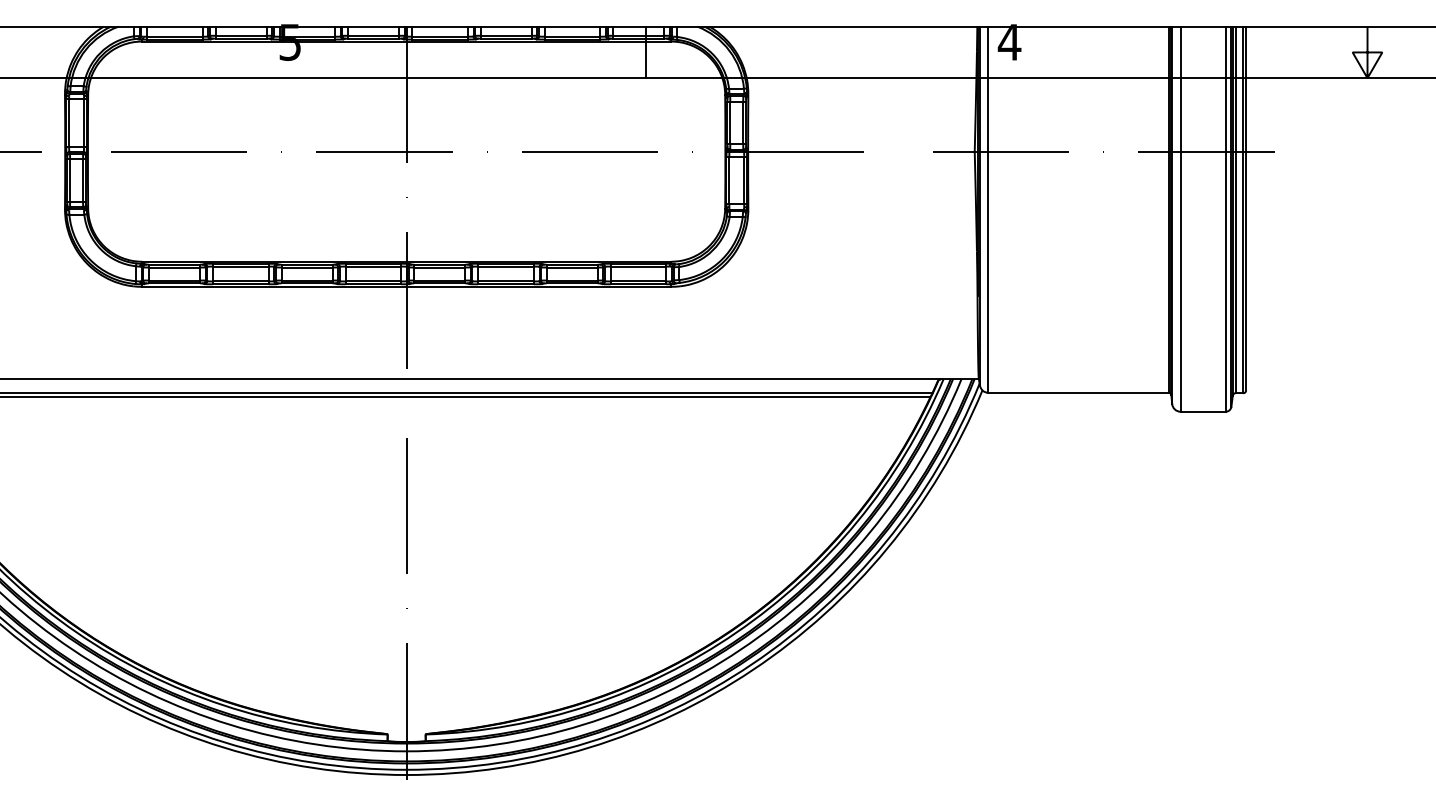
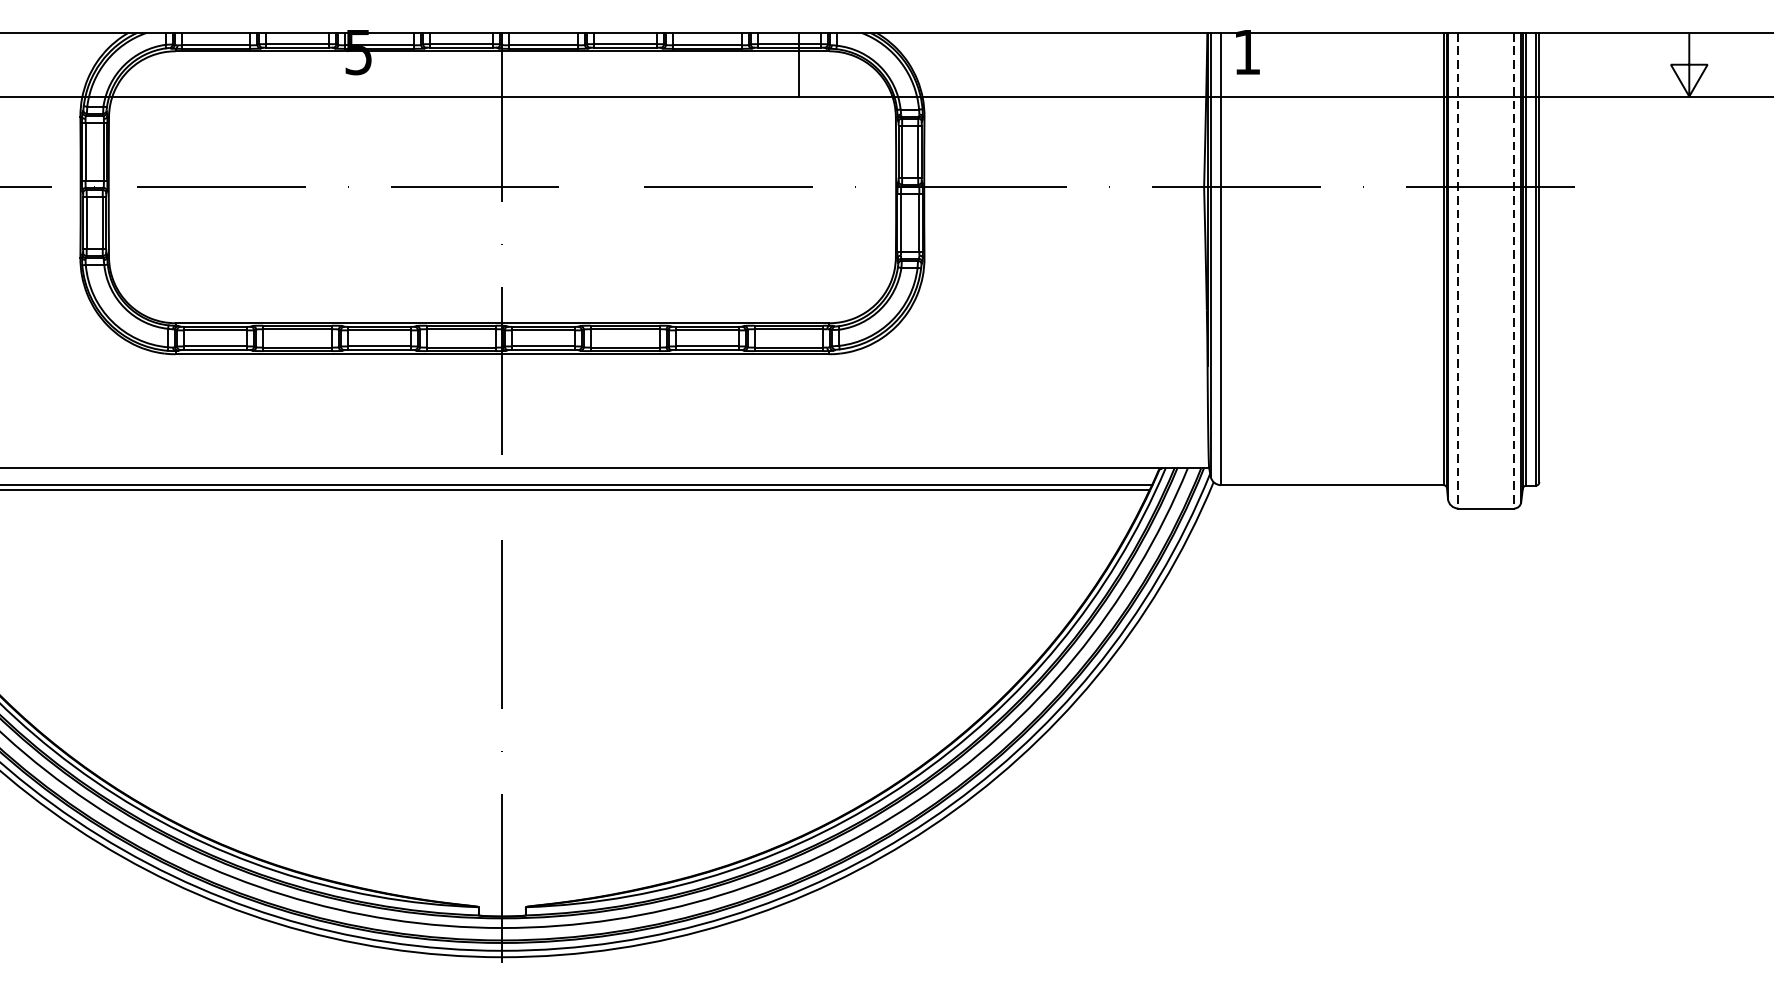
text: (1009, 42) -> (1247, 52), 4 -> 1
line: (1180, 219) -> (1458, 271), solid -> dashed
line: (1225, 219) -> (1513, 271), solid -> dashed

